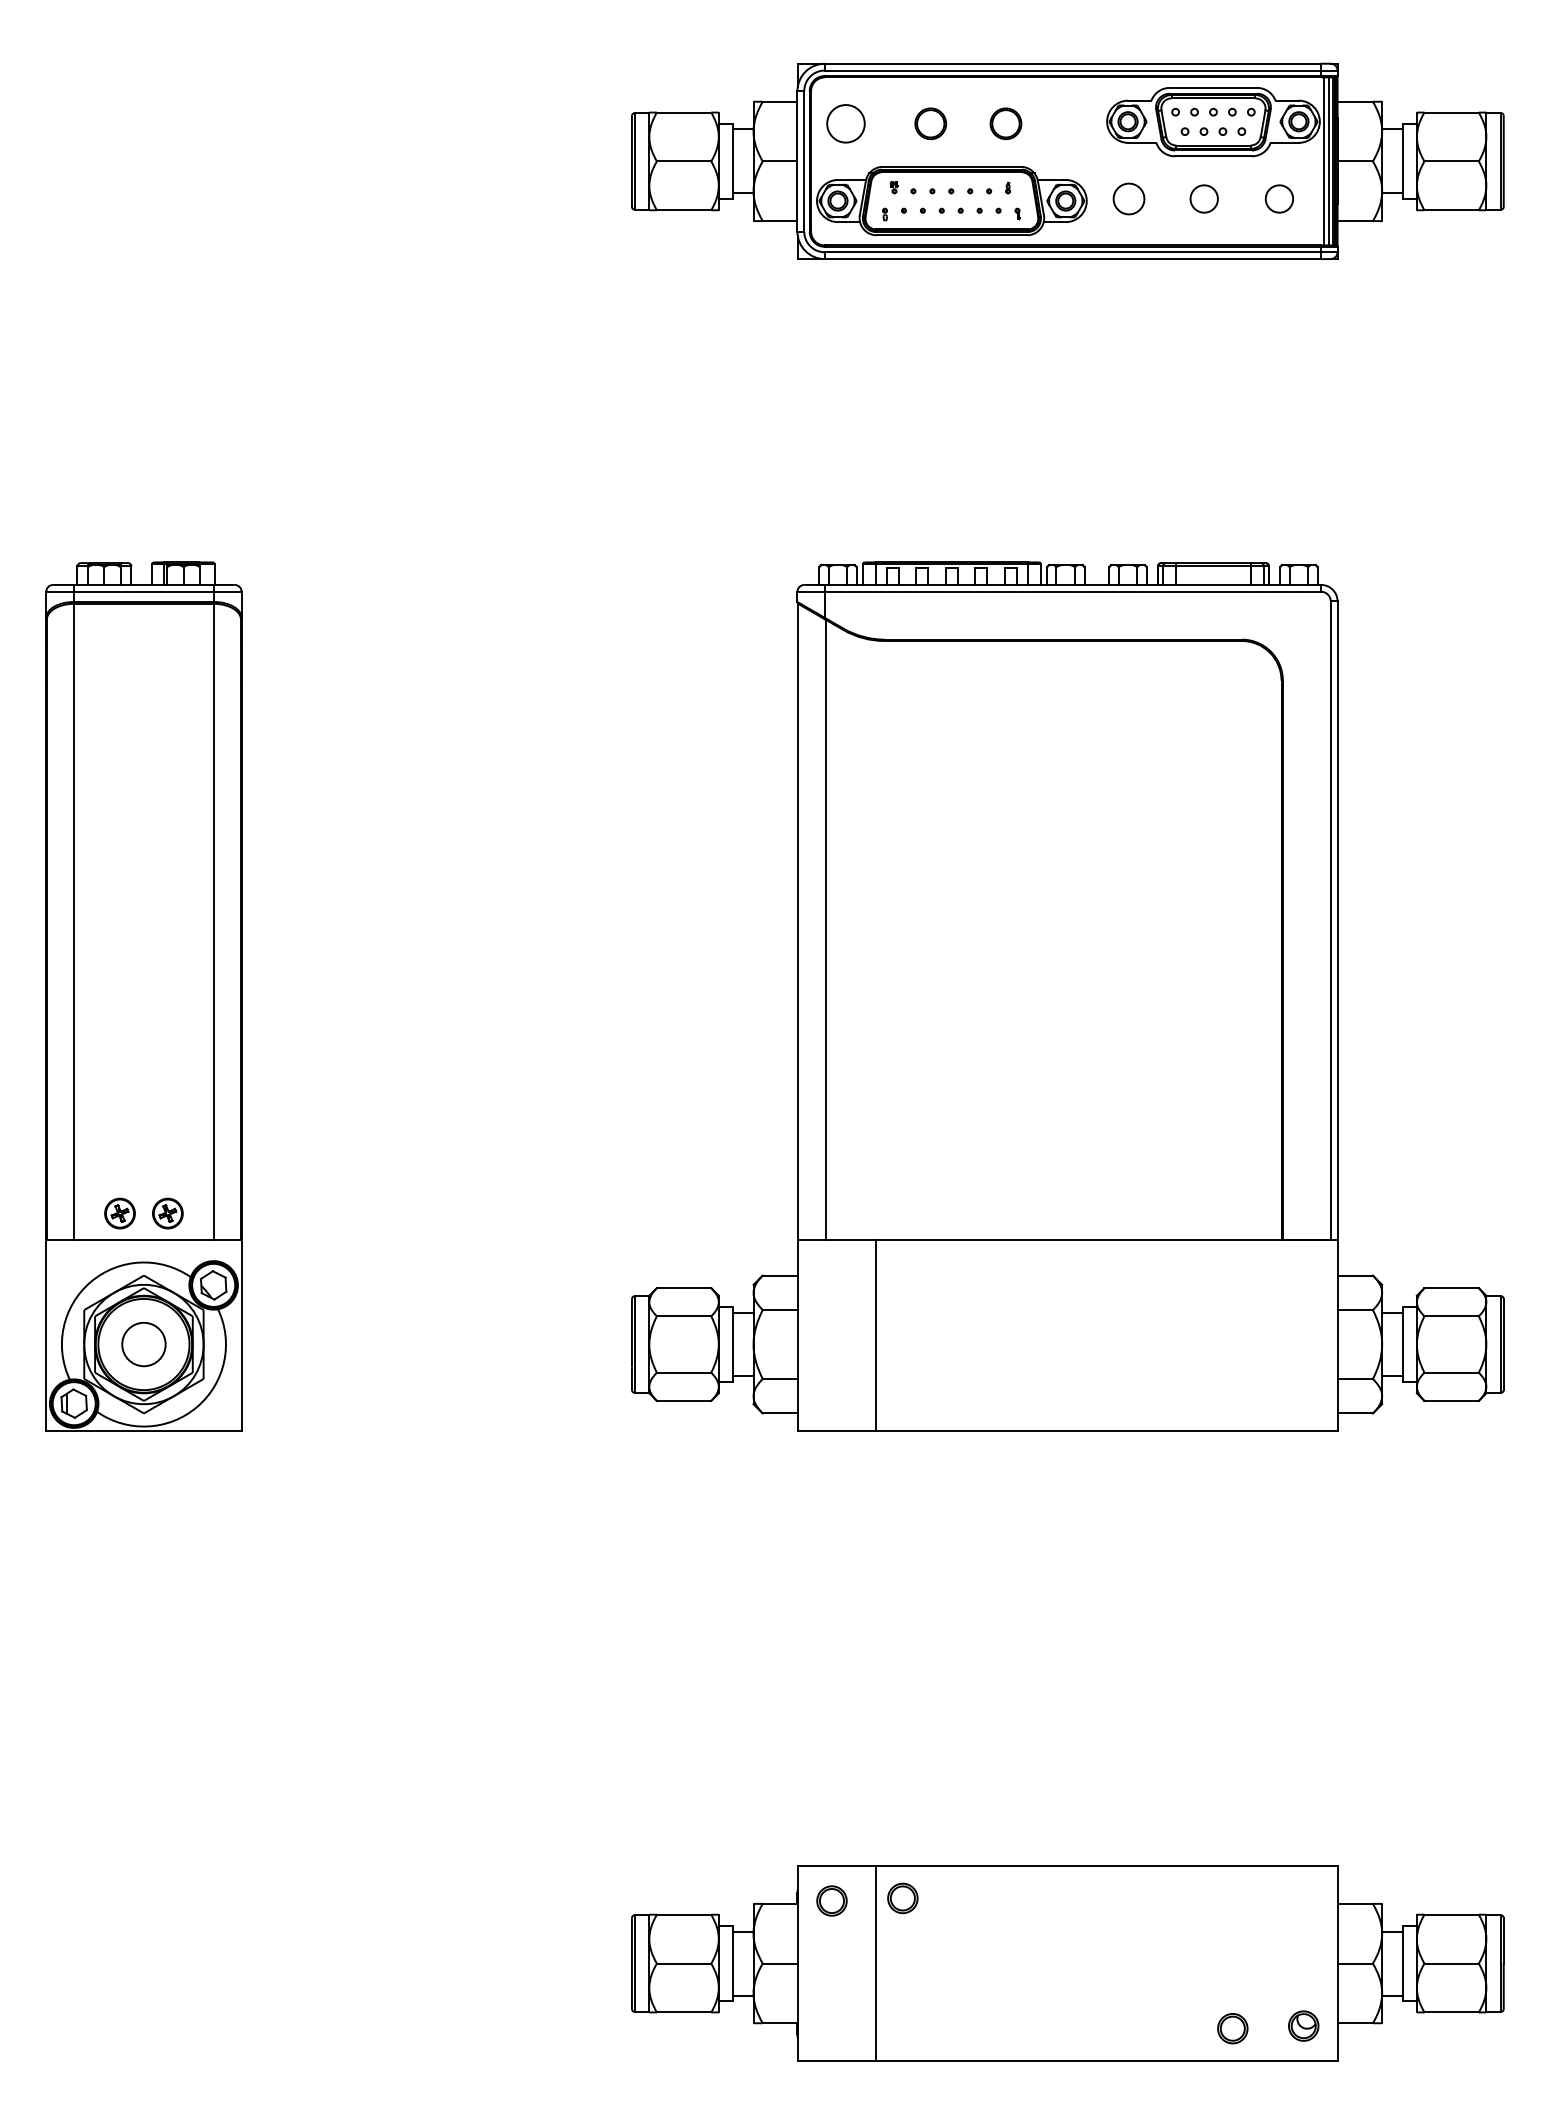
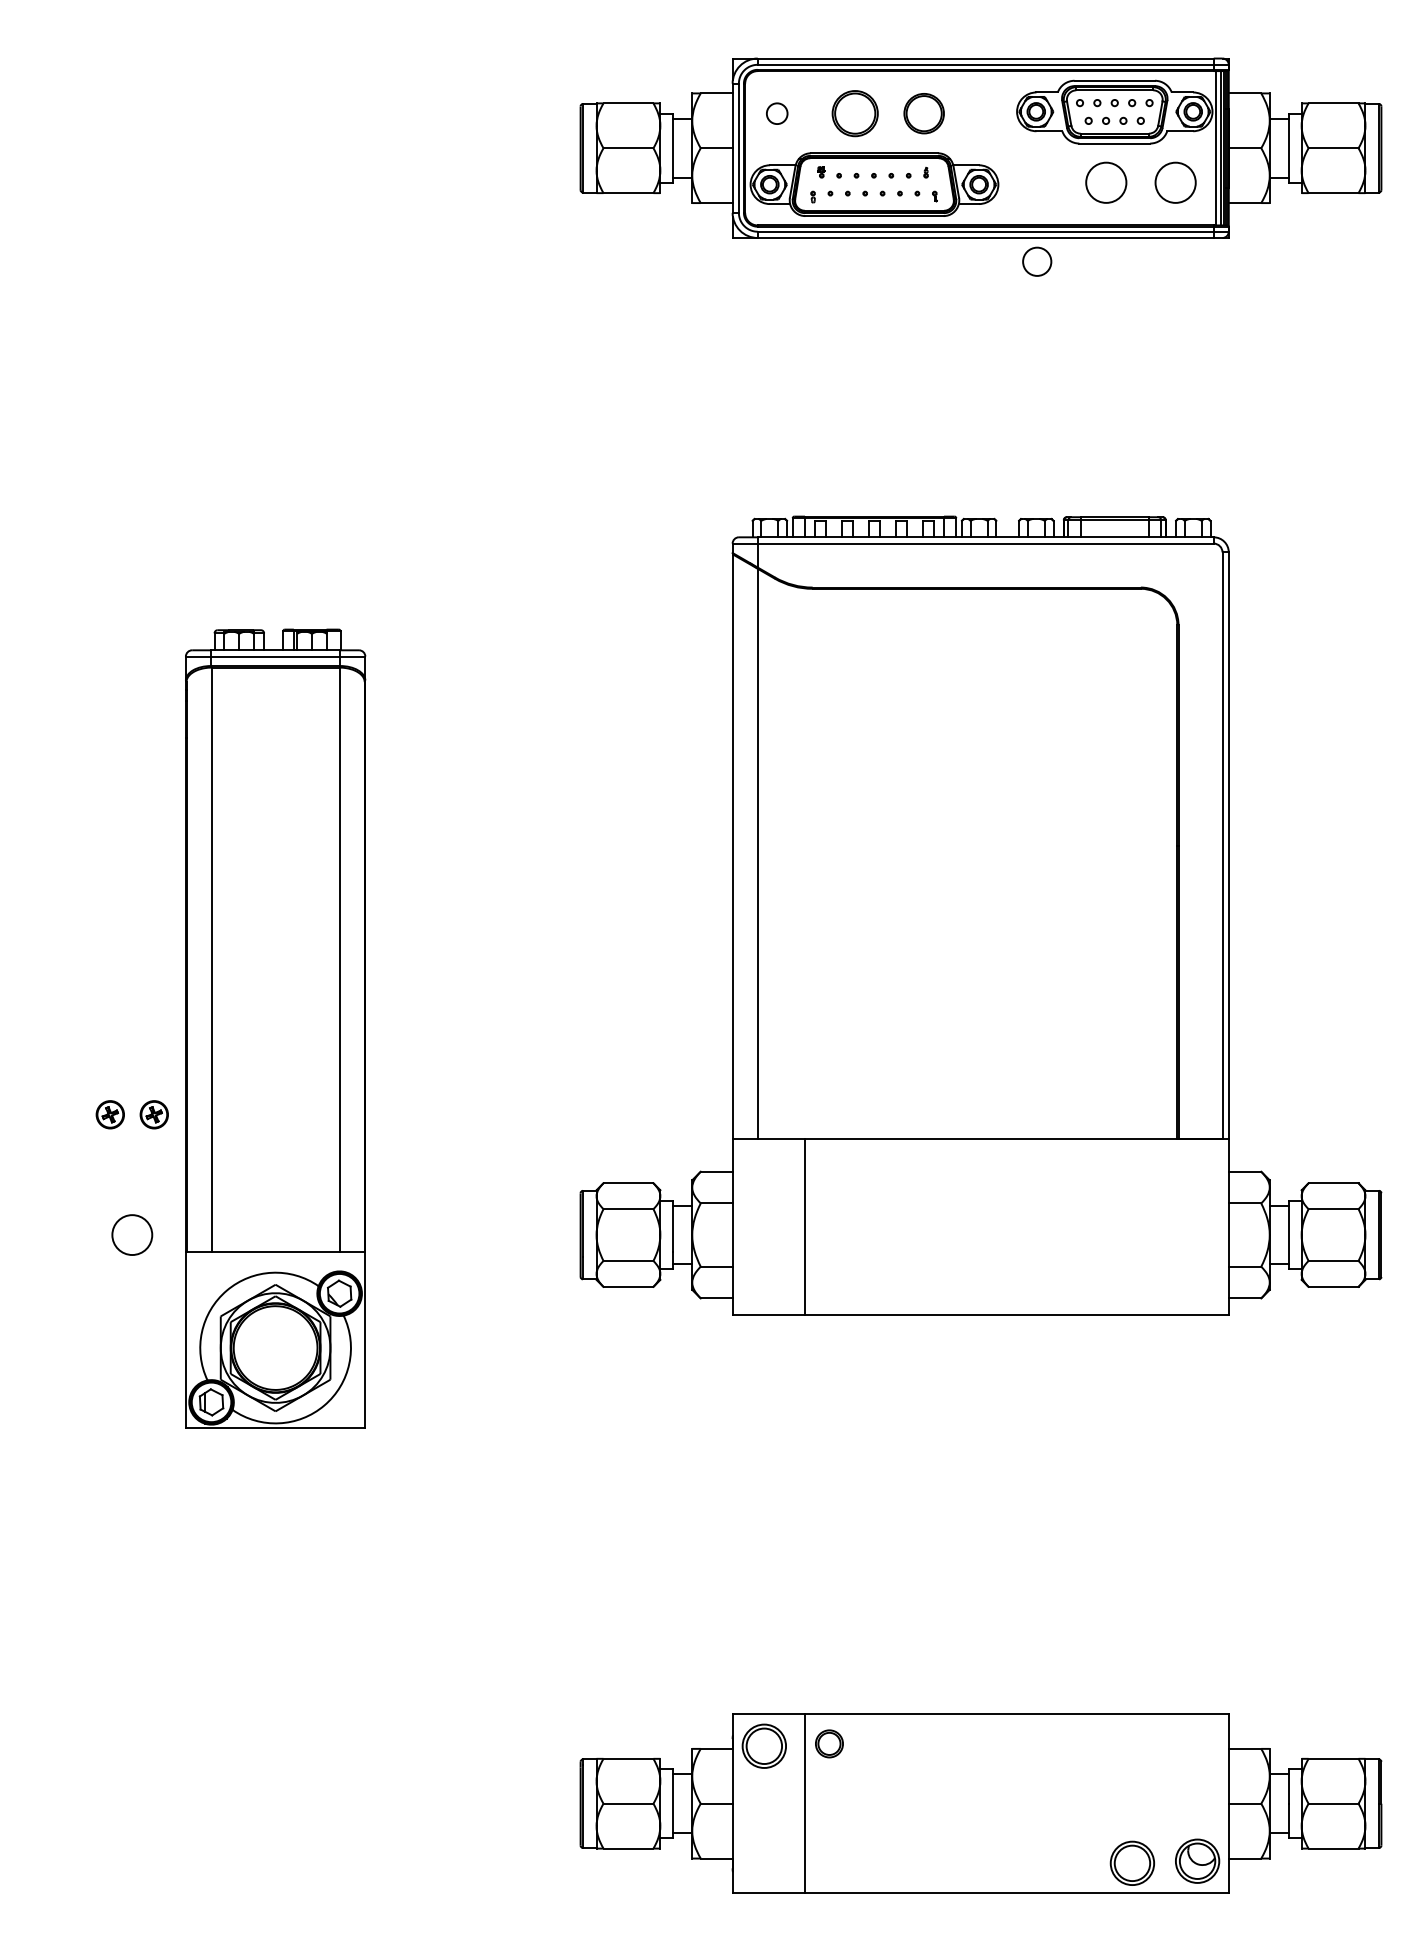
circle: (845, 123) -> (776, 113), size x0.6
part: (930, 123) -> (854, 113), size x1.6
part: (1005, 123) -> (923, 113), size x1.4
circle: (1128, 198) -> (1036, 261), moved
circle: (1203, 198) -> (1105, 182), size x1.6
circle: (1278, 198) -> (1174, 182), size x1.6
part: (143, 996) -> (275, 1028), moved
part: (831, 1900) -> (763, 1745), size x1.6
part: (1303, 2025) -> (1197, 1860), size x1.6
part: (1232, 2028) -> (1132, 1863), size x1.6

